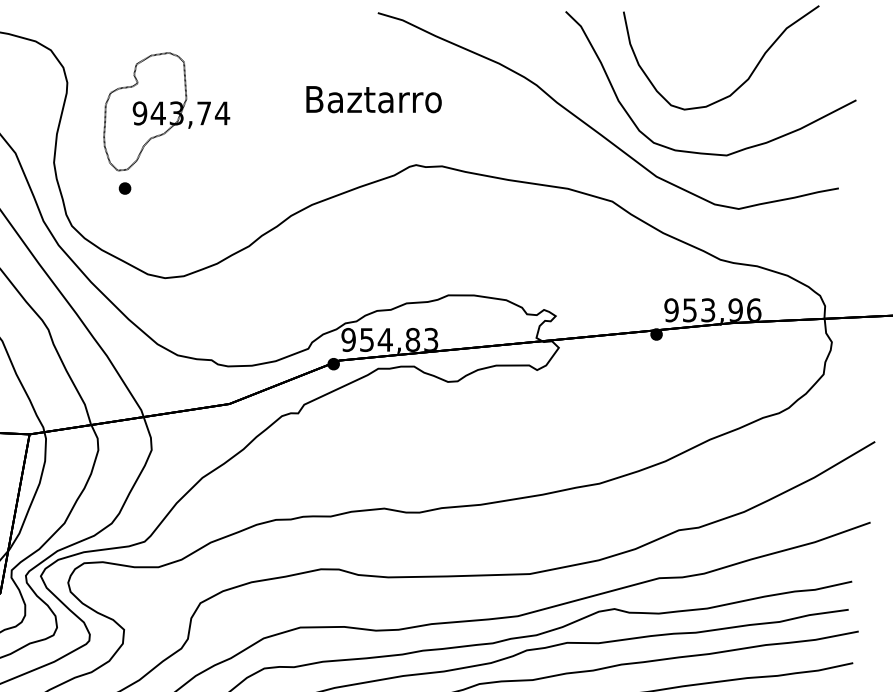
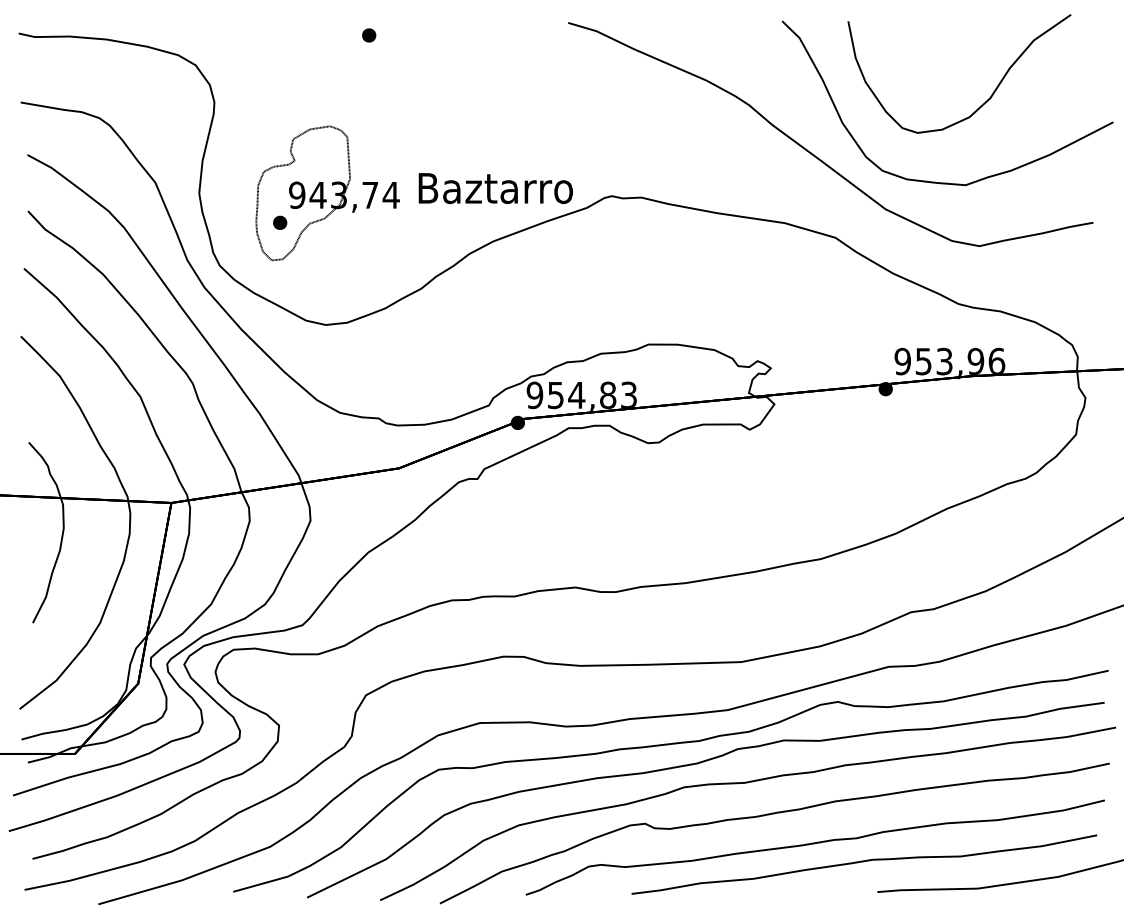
part: (203, 24) -> (369, 35), added
text: (373, 99) -> (495, 188), moved
part: (166, 111) -> (327, 193), moved

